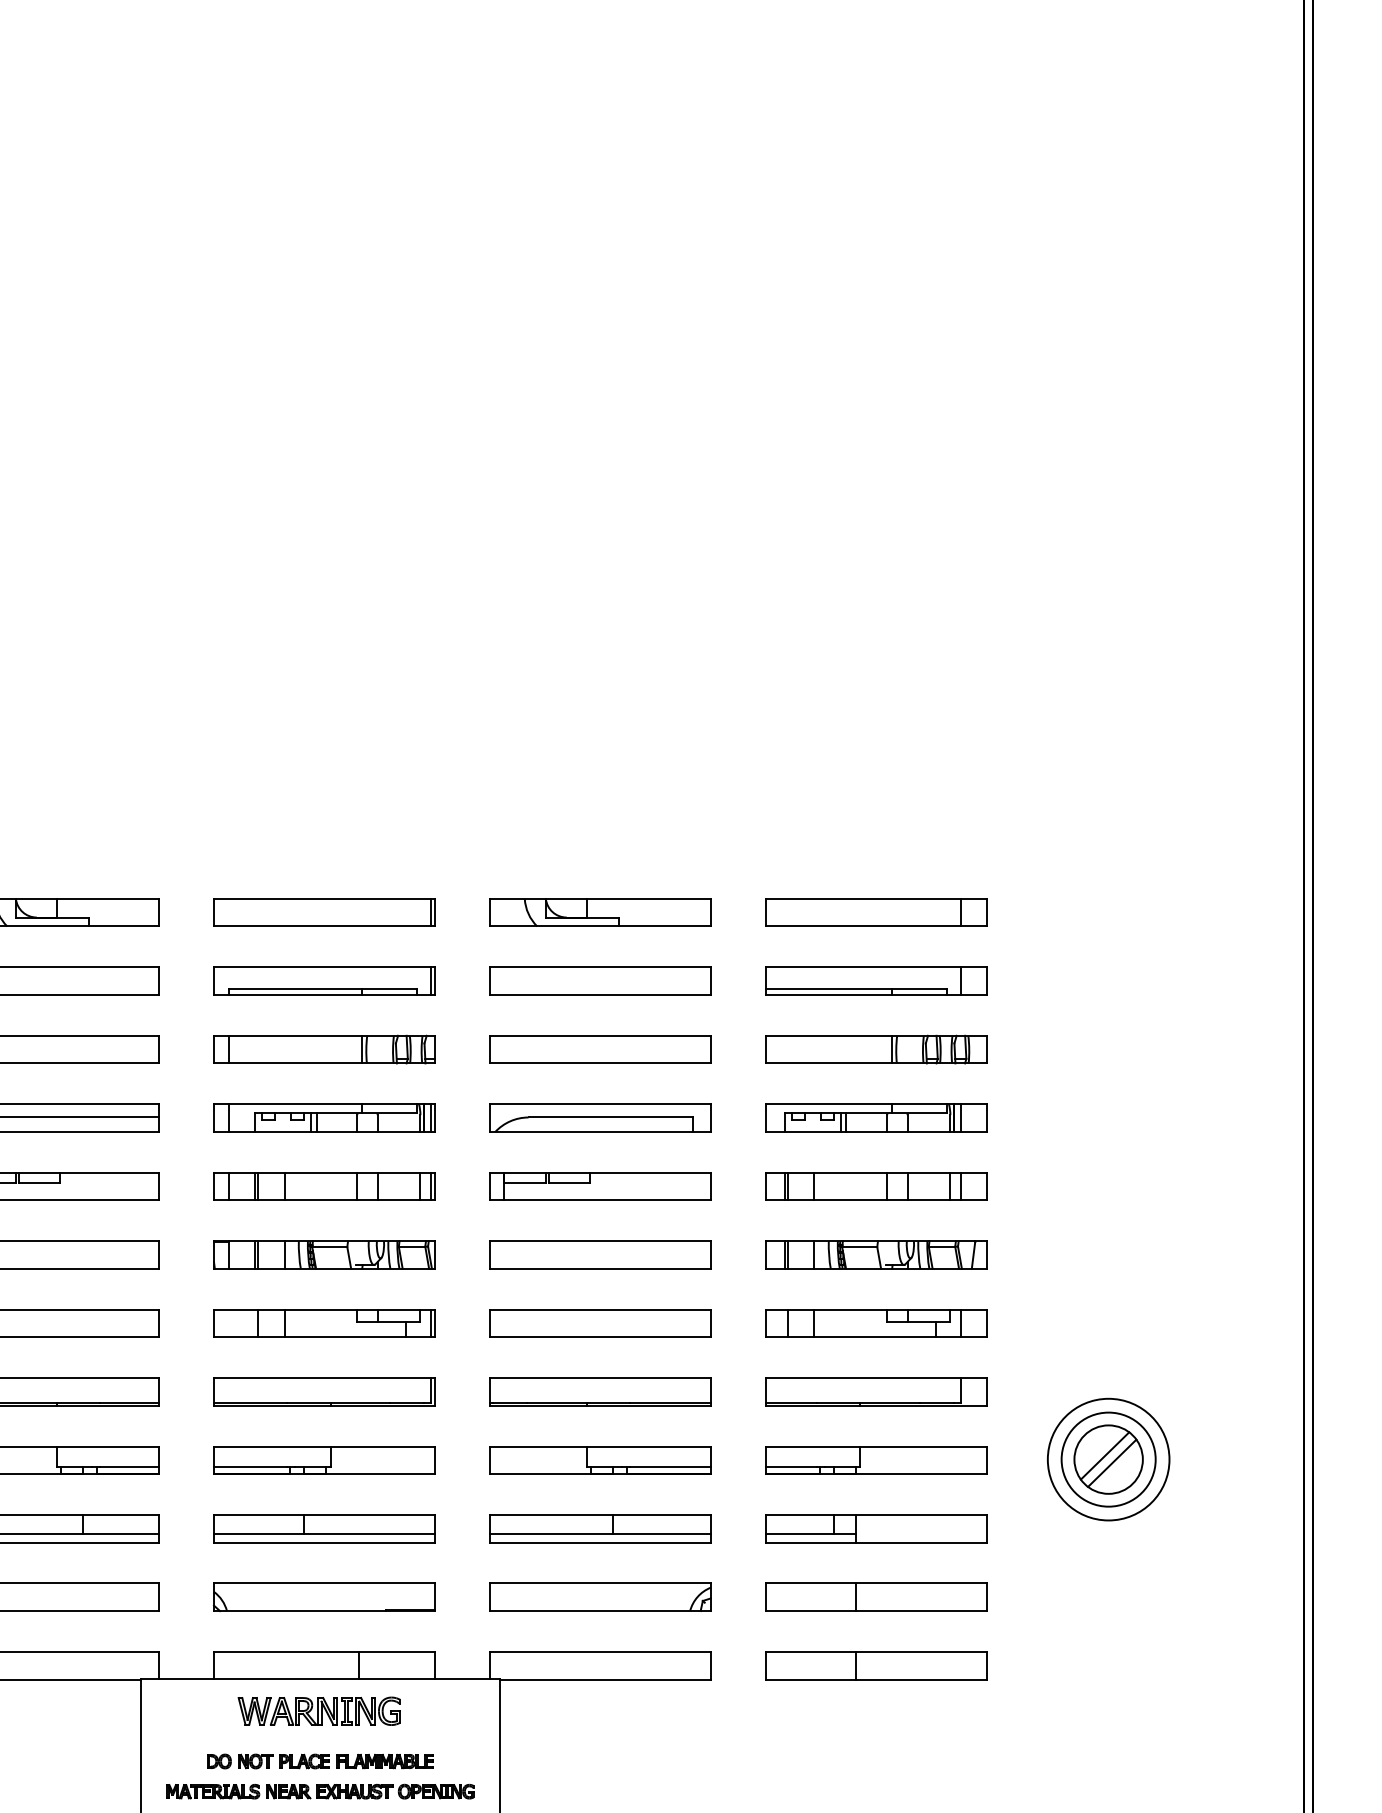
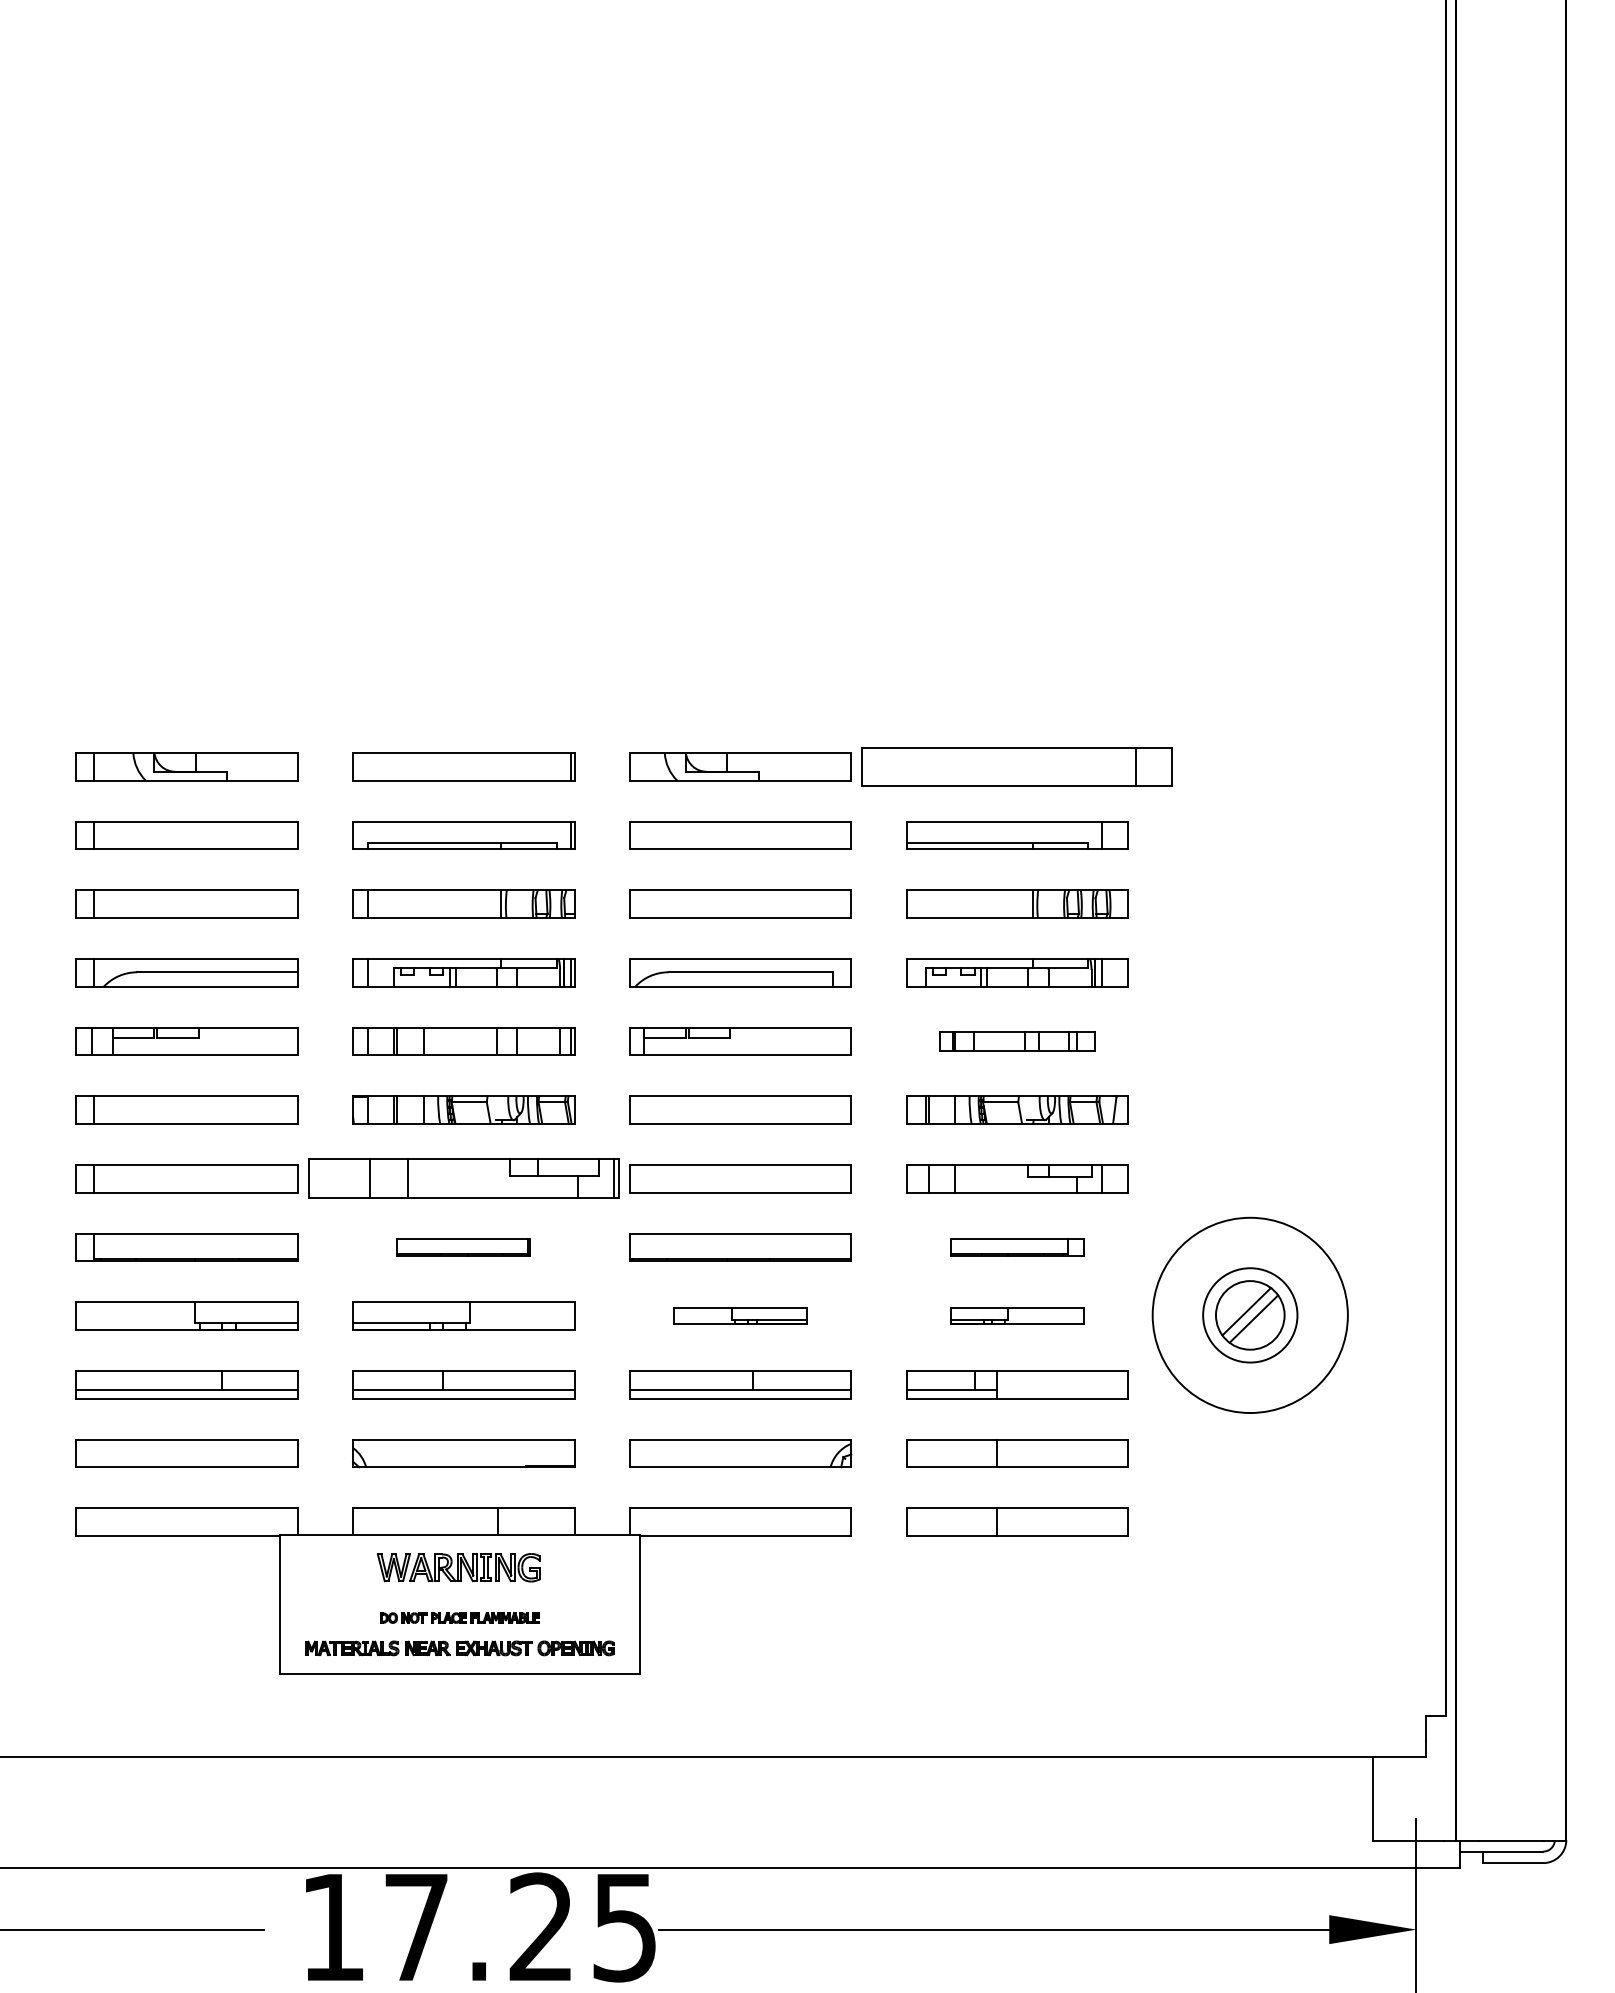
part: (876, 912) -> (1017, 766), size x1.4
part: (876, 1186) -> (1017, 1041), size x0.7
part: (324, 1323) -> (463, 1178), size x1.4
part: (324, 1391) -> (463, 1247), size x0.6
part: (876, 1391) -> (1017, 1247), size x0.6
part: (600, 1459) -> (740, 1315), size x0.6
part: (876, 1459) -> (1017, 1315), size x0.6
circle: (1108, 1459) -> (1250, 1315), size x1.6
part: (320, 1760) -> (459, 1617), size x0.7

